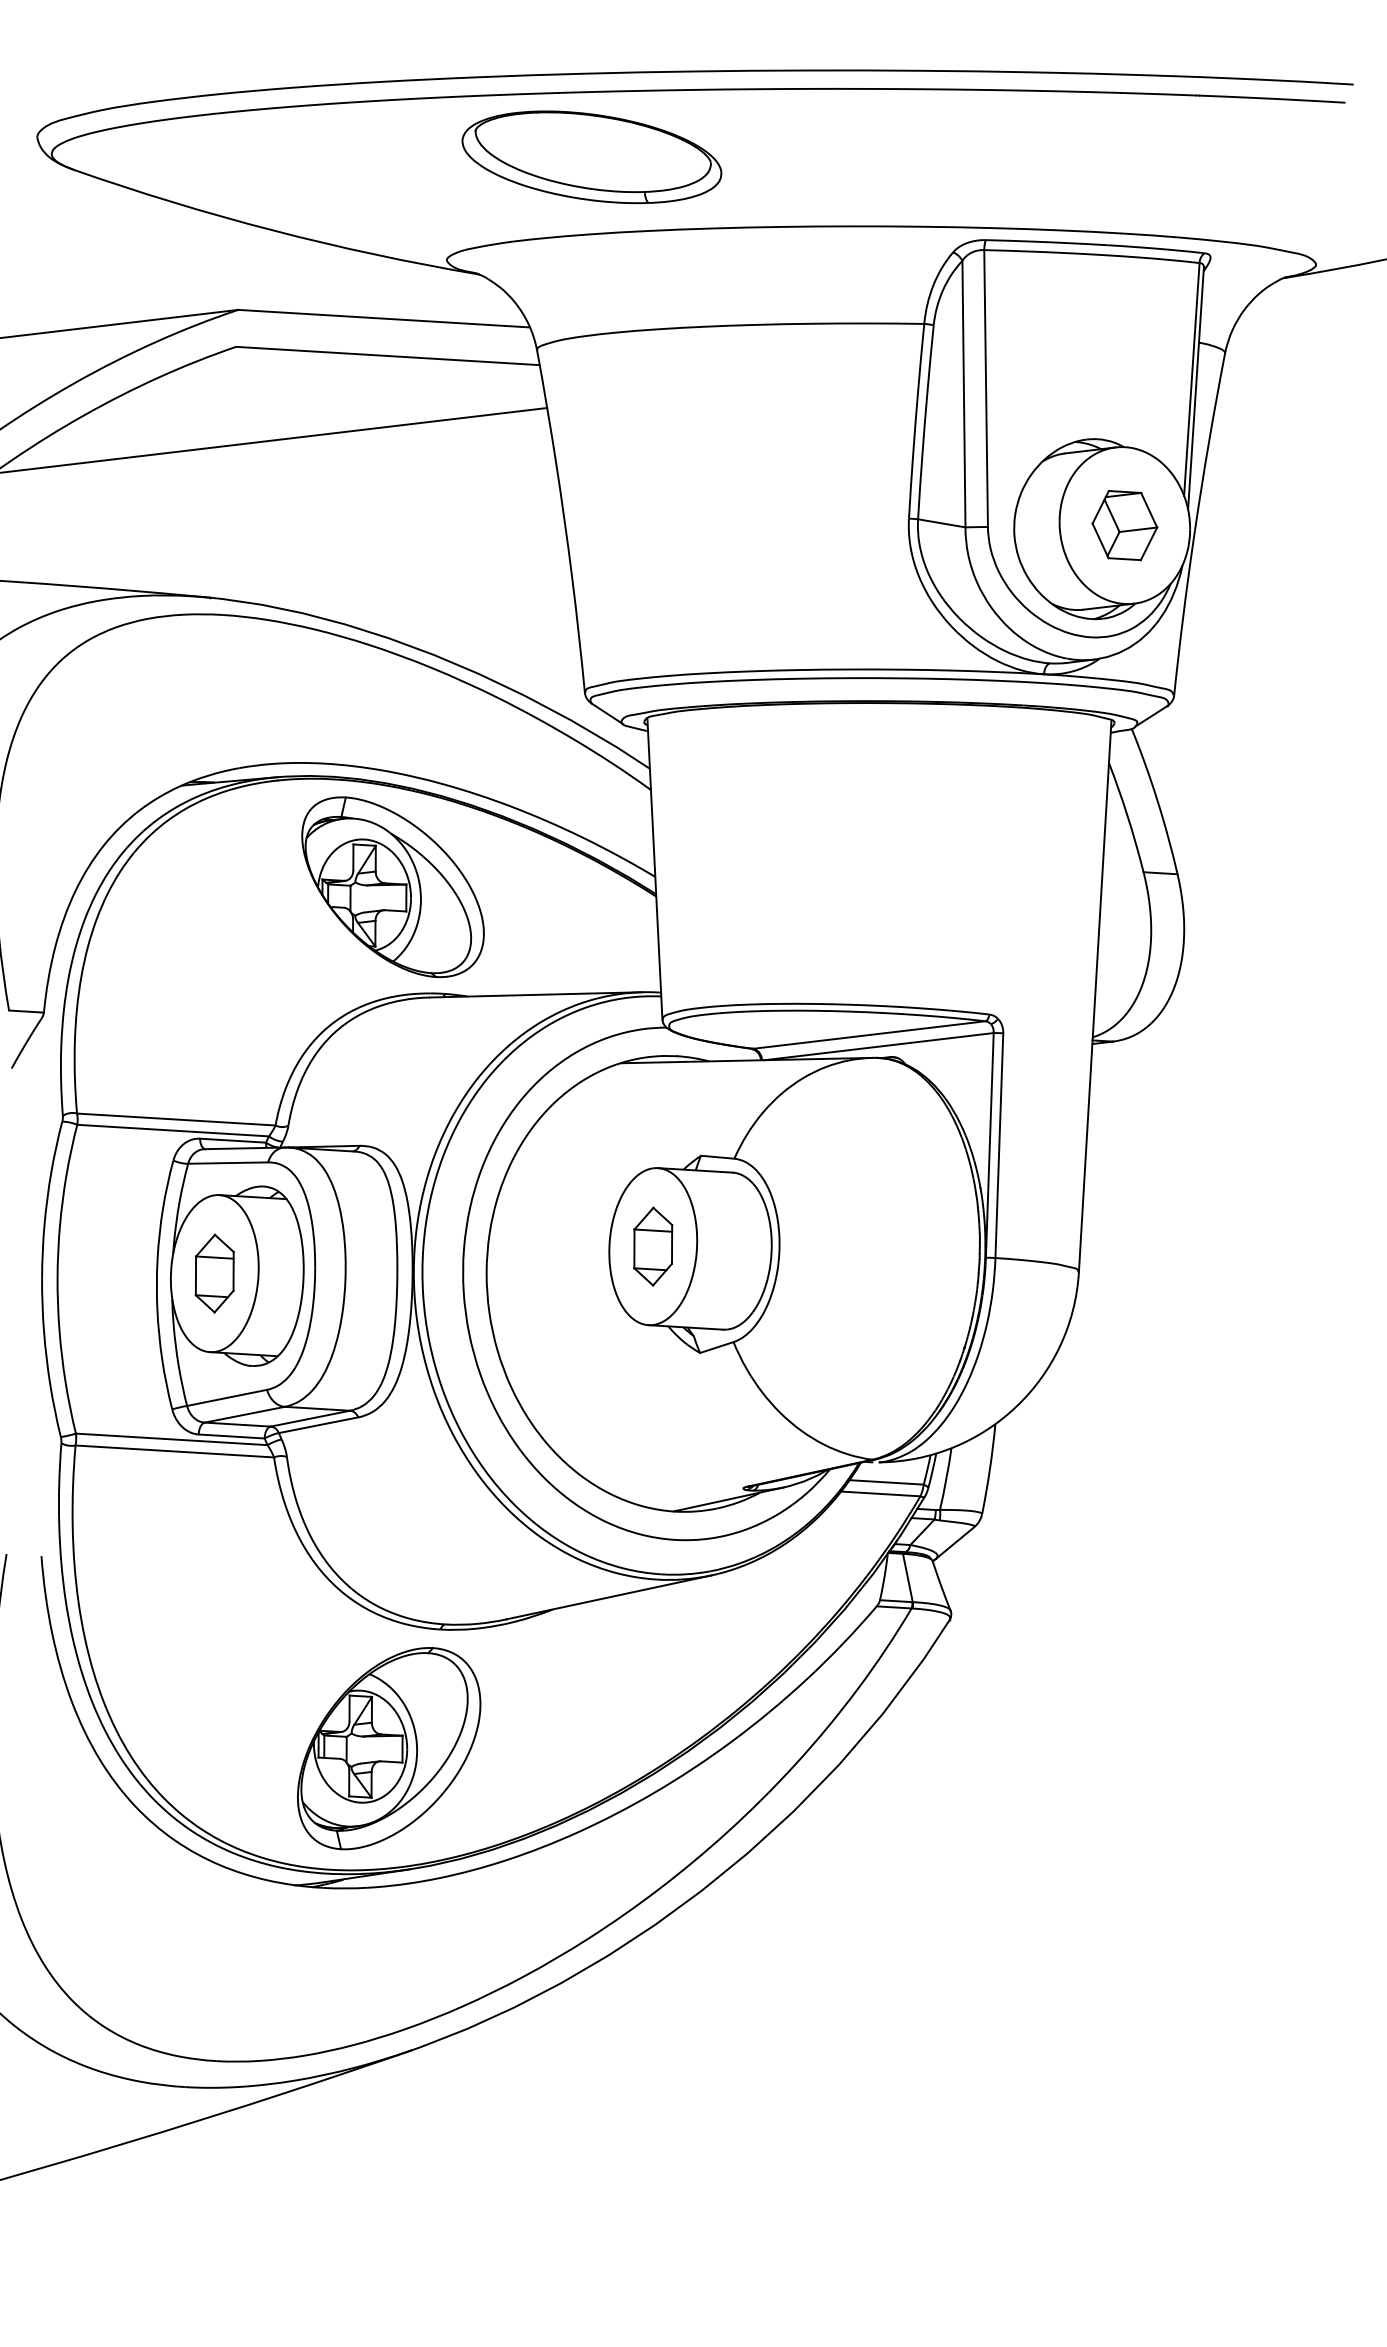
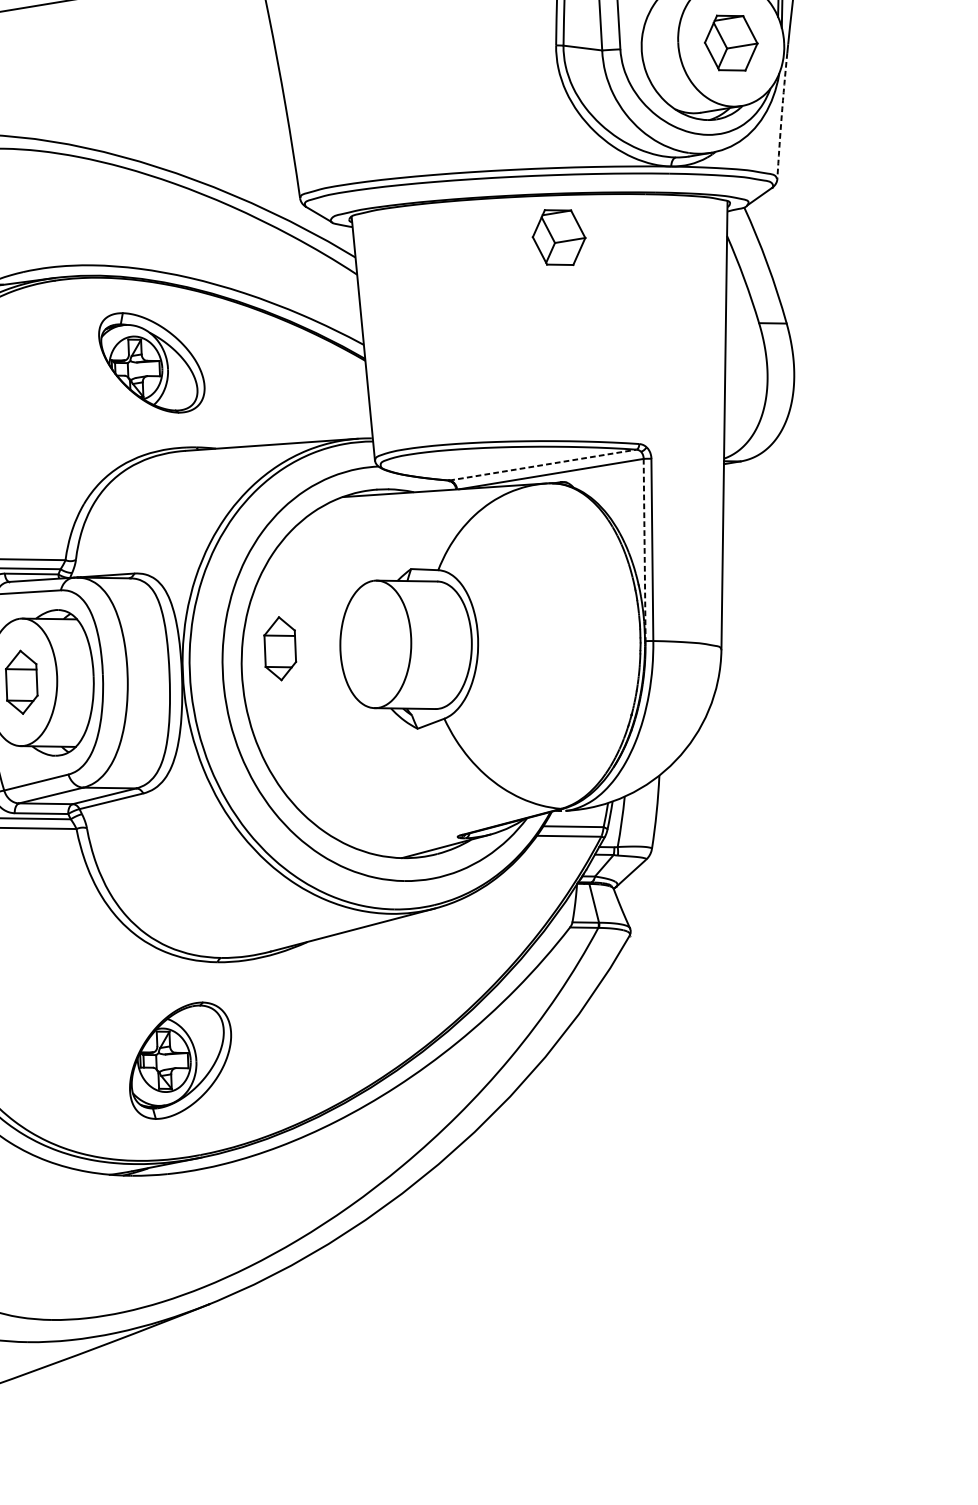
arc: (1183, 618) -> (782, 116), solid -> dashed
part: (901, 755) -> (558, 237), added
part: (392, 886) -> (151, 362), size x0.7
line: (869, 1035) -> (543, 465), solid -> dashed
line: (989, 1145) -> (644, 550), solid -> dashed
part: (653, 1246) -> (280, 648), moved
part: (389, 1748) -> (180, 1060), size x0.7

